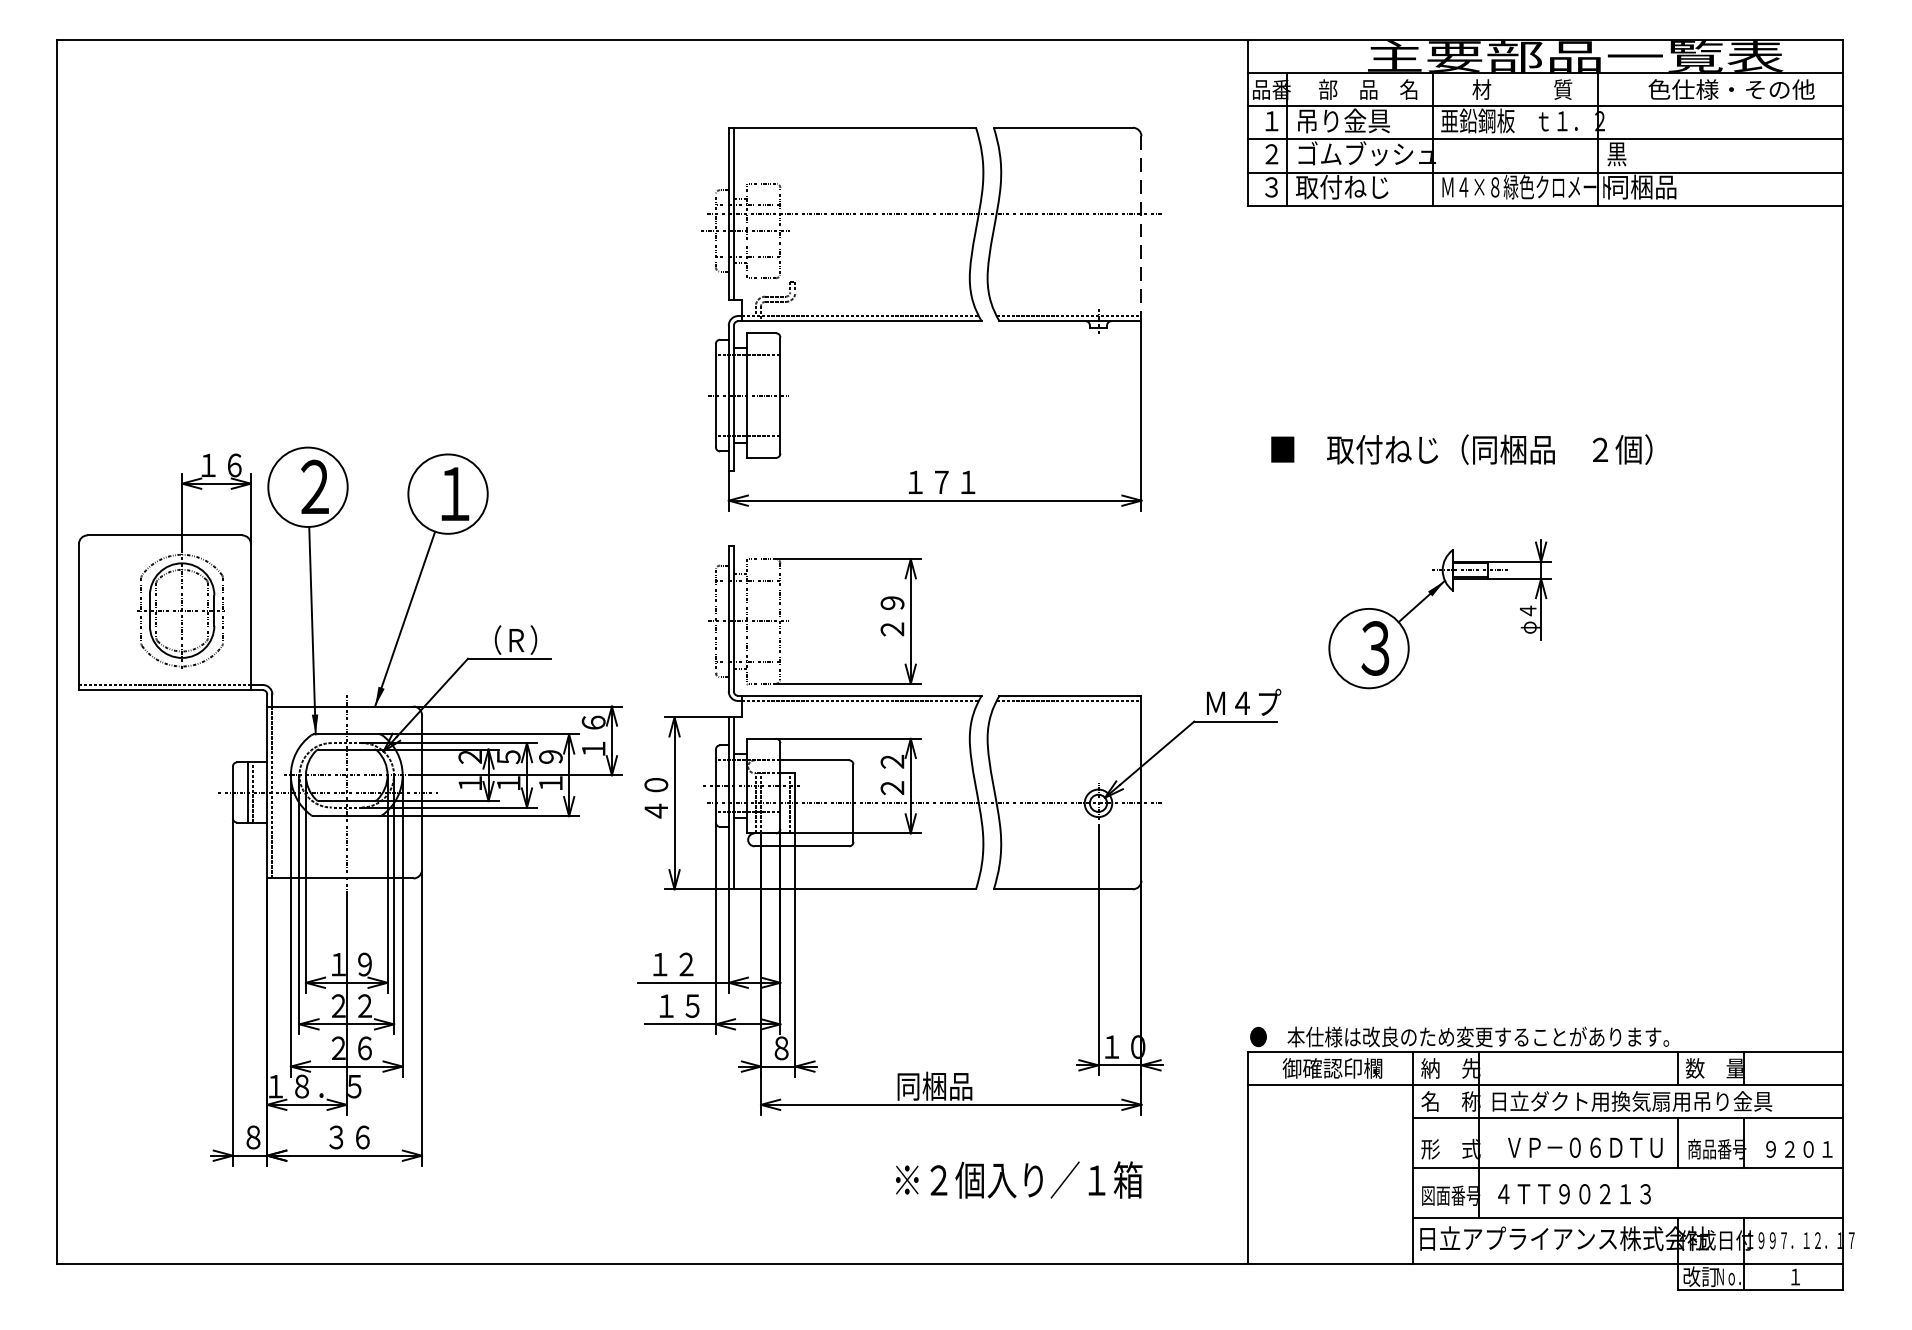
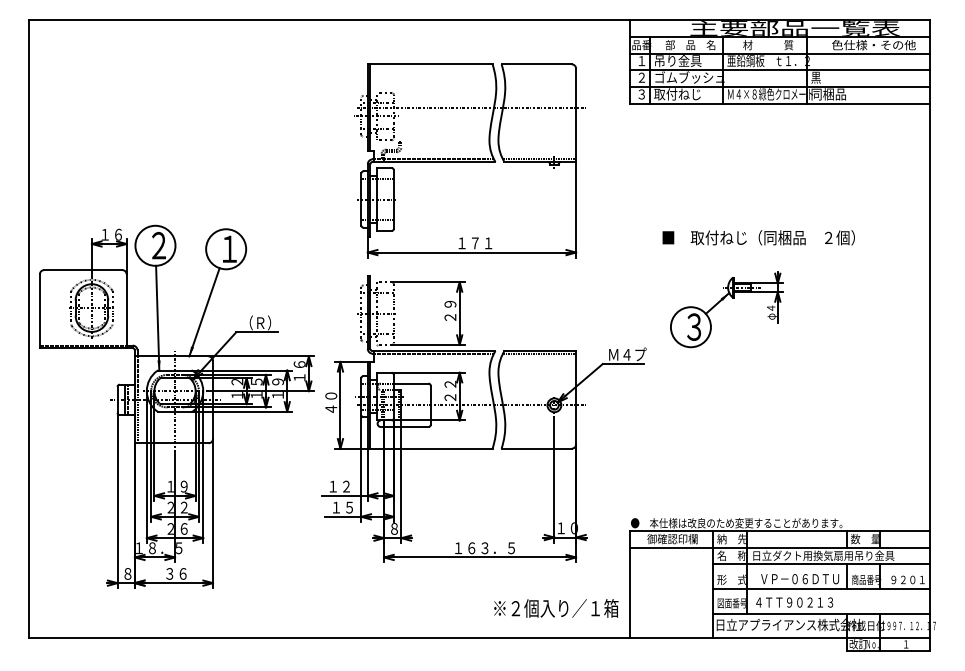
line: (1142, 229) -> (576, 115), dashed -> solid
text: (1461, 449) -> (758, 237), moved
text: (957, 1085) -> (483, 547), 同梱品 -> １６３．５
text: (1019, 1180) -> (556, 608), moved

